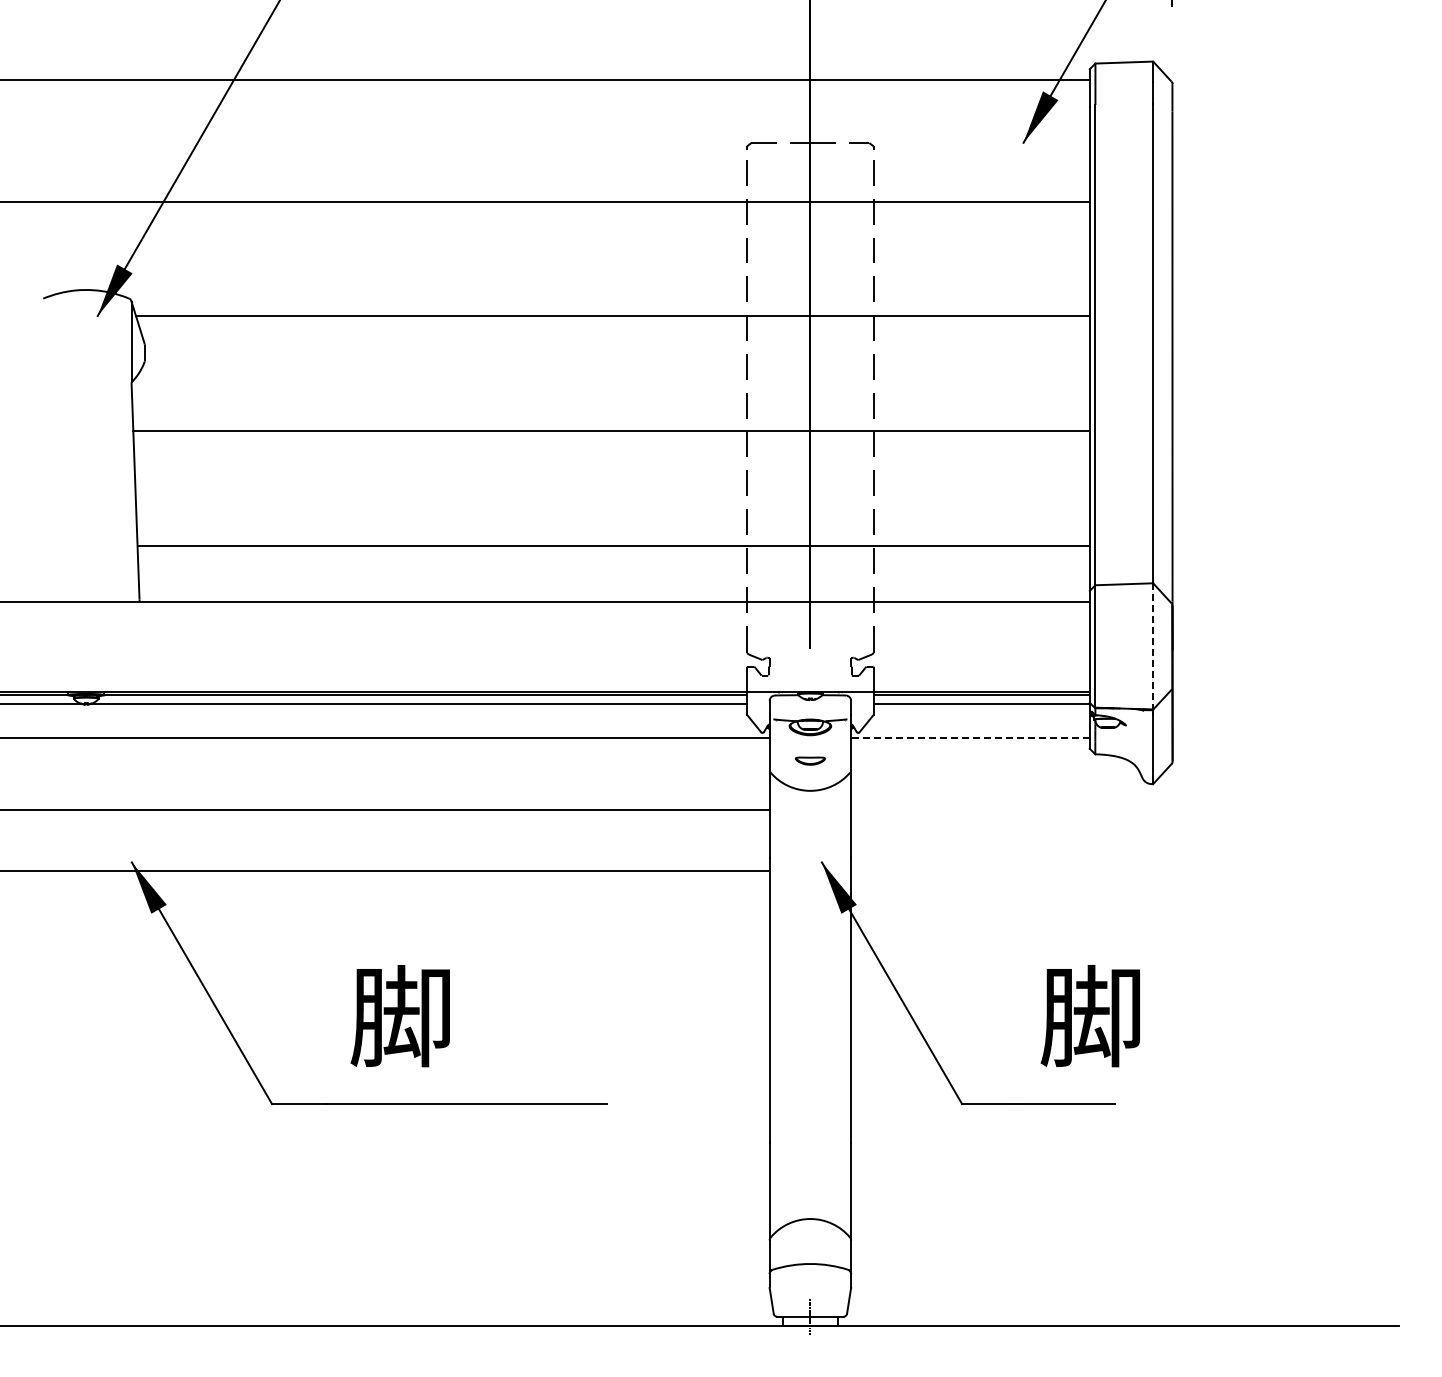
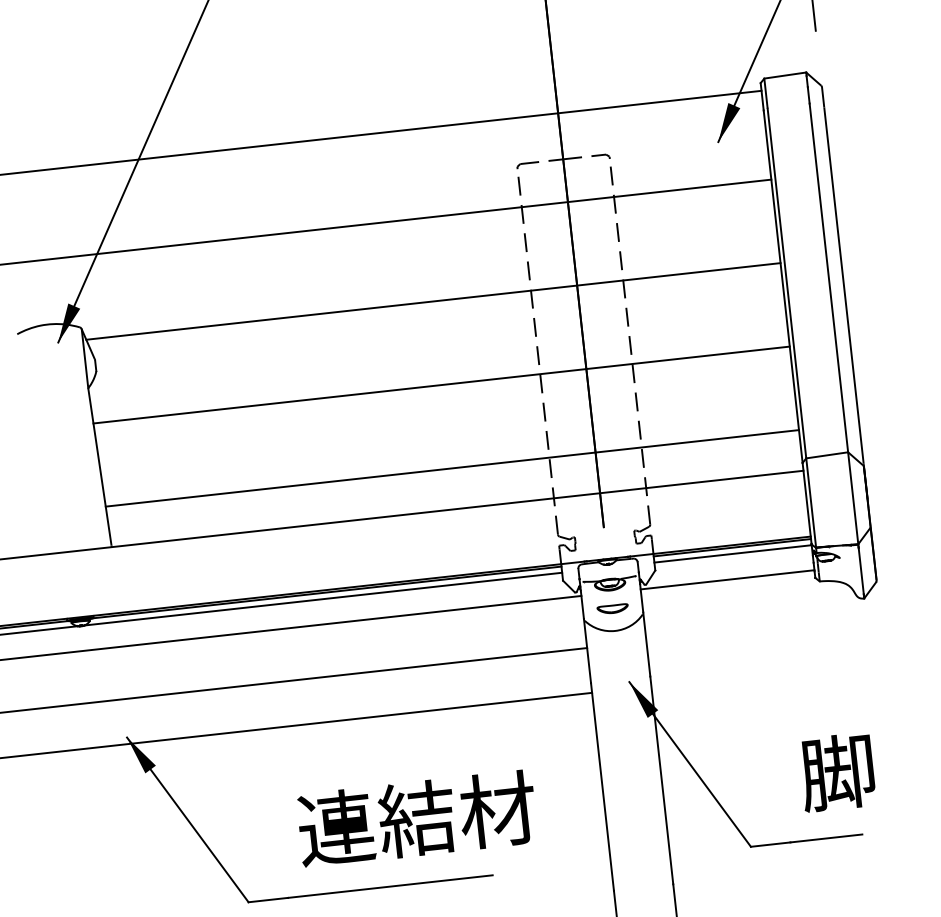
line: (1153, 646) -> (853, 498), dashed -> solid
line: (969, 738) -> (726, 580), dashed -> solid
part: (810, 761) -> (612, 609), size x1.43
text: (512, 1016) -> (416, 819), 脚 -> 連結材

